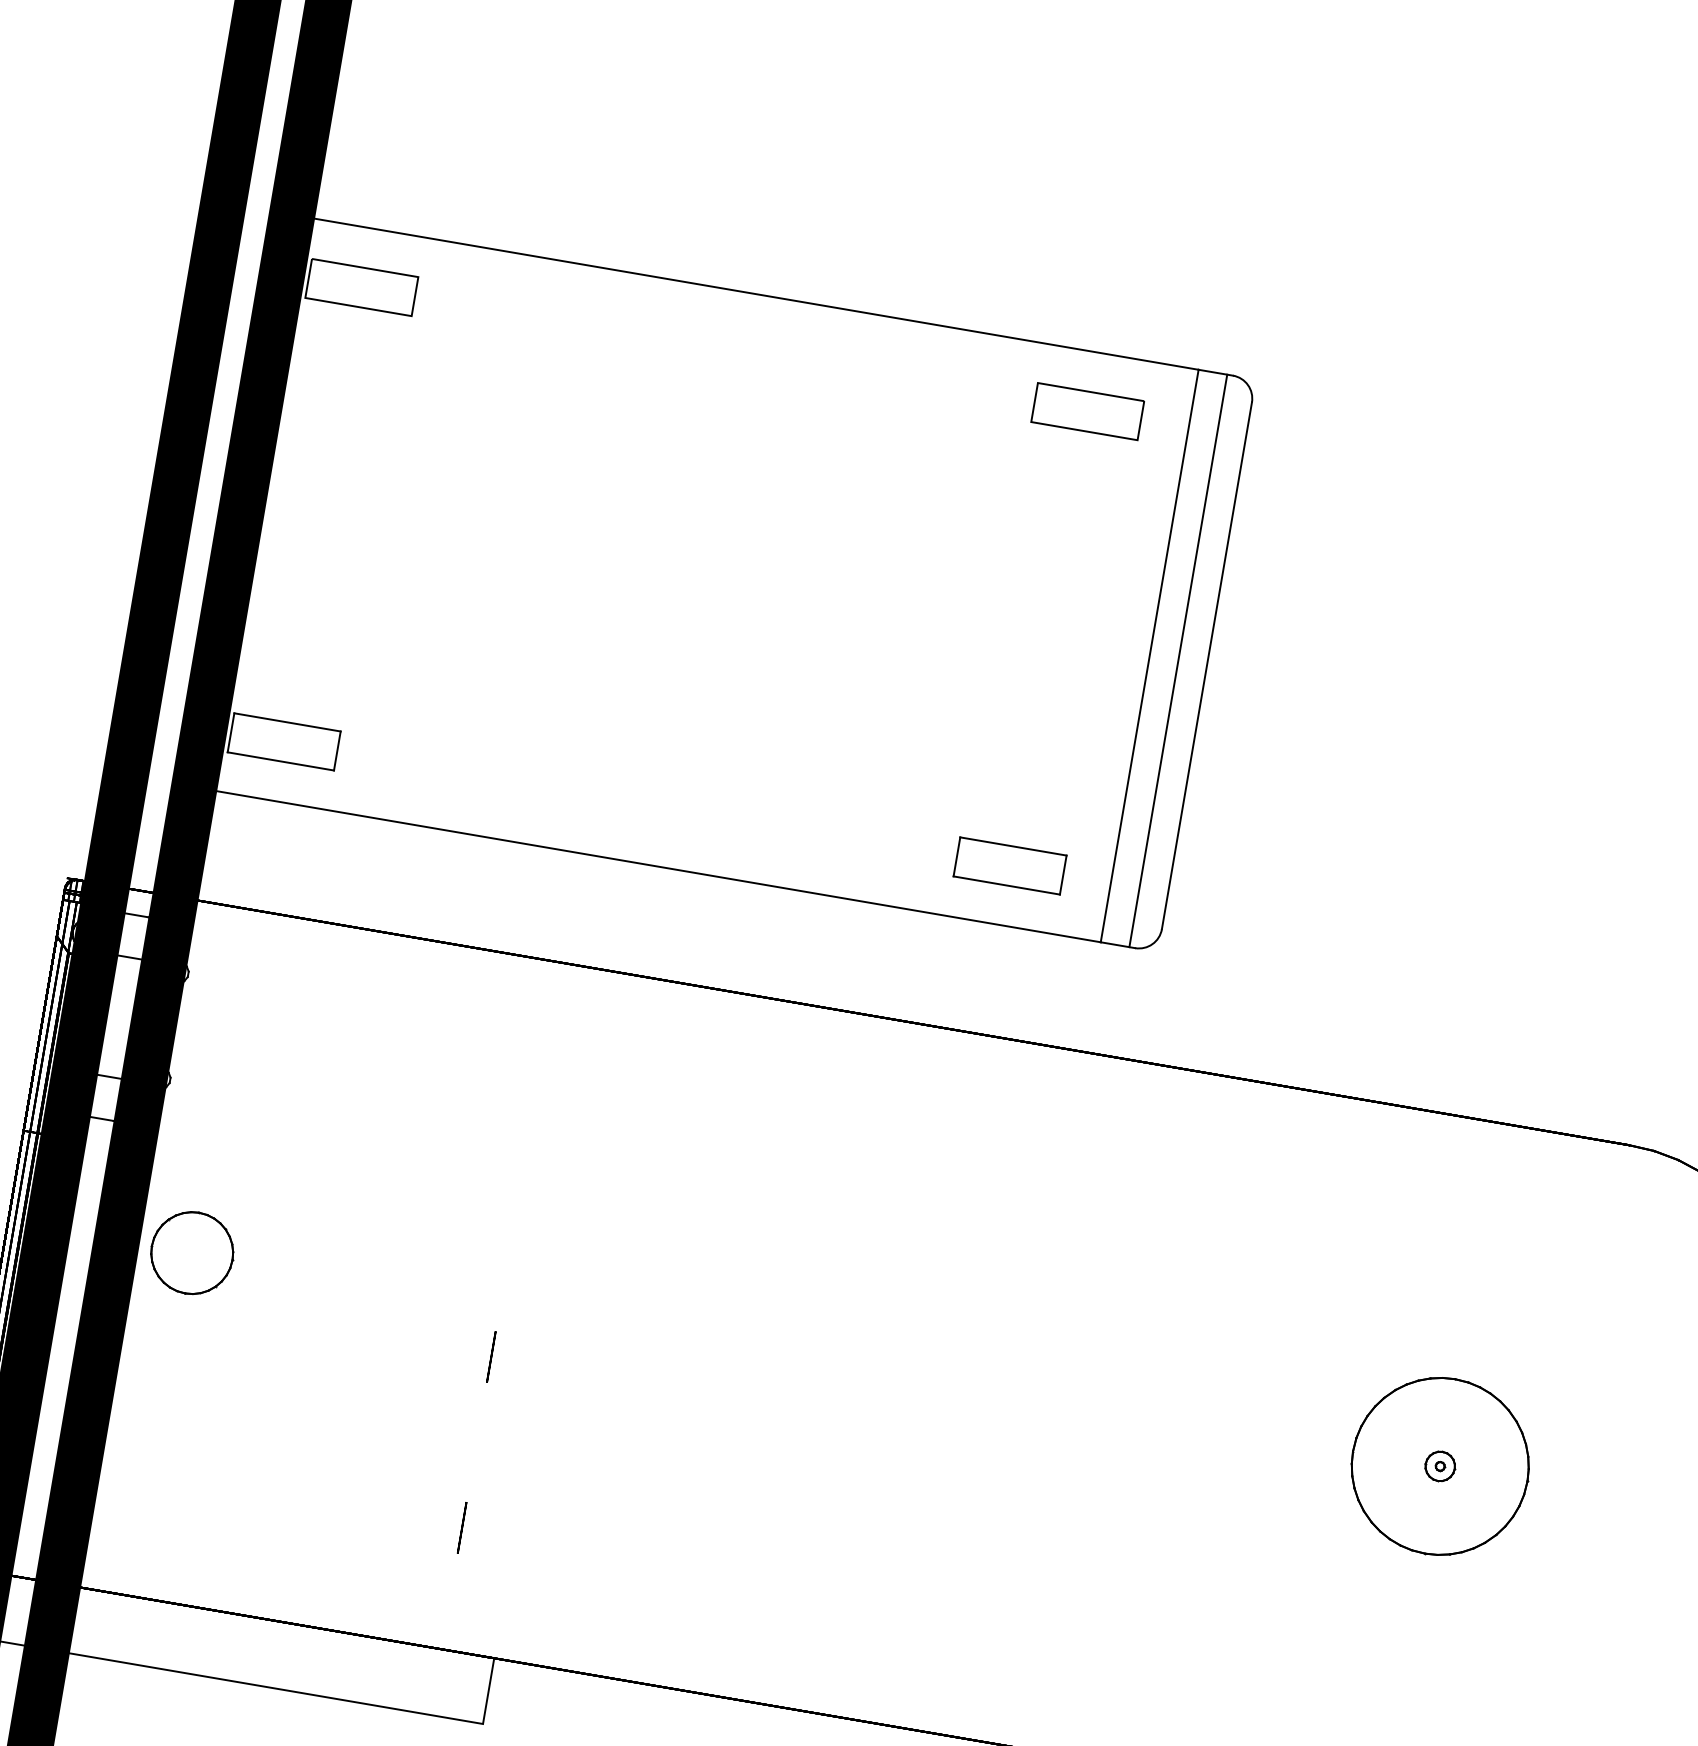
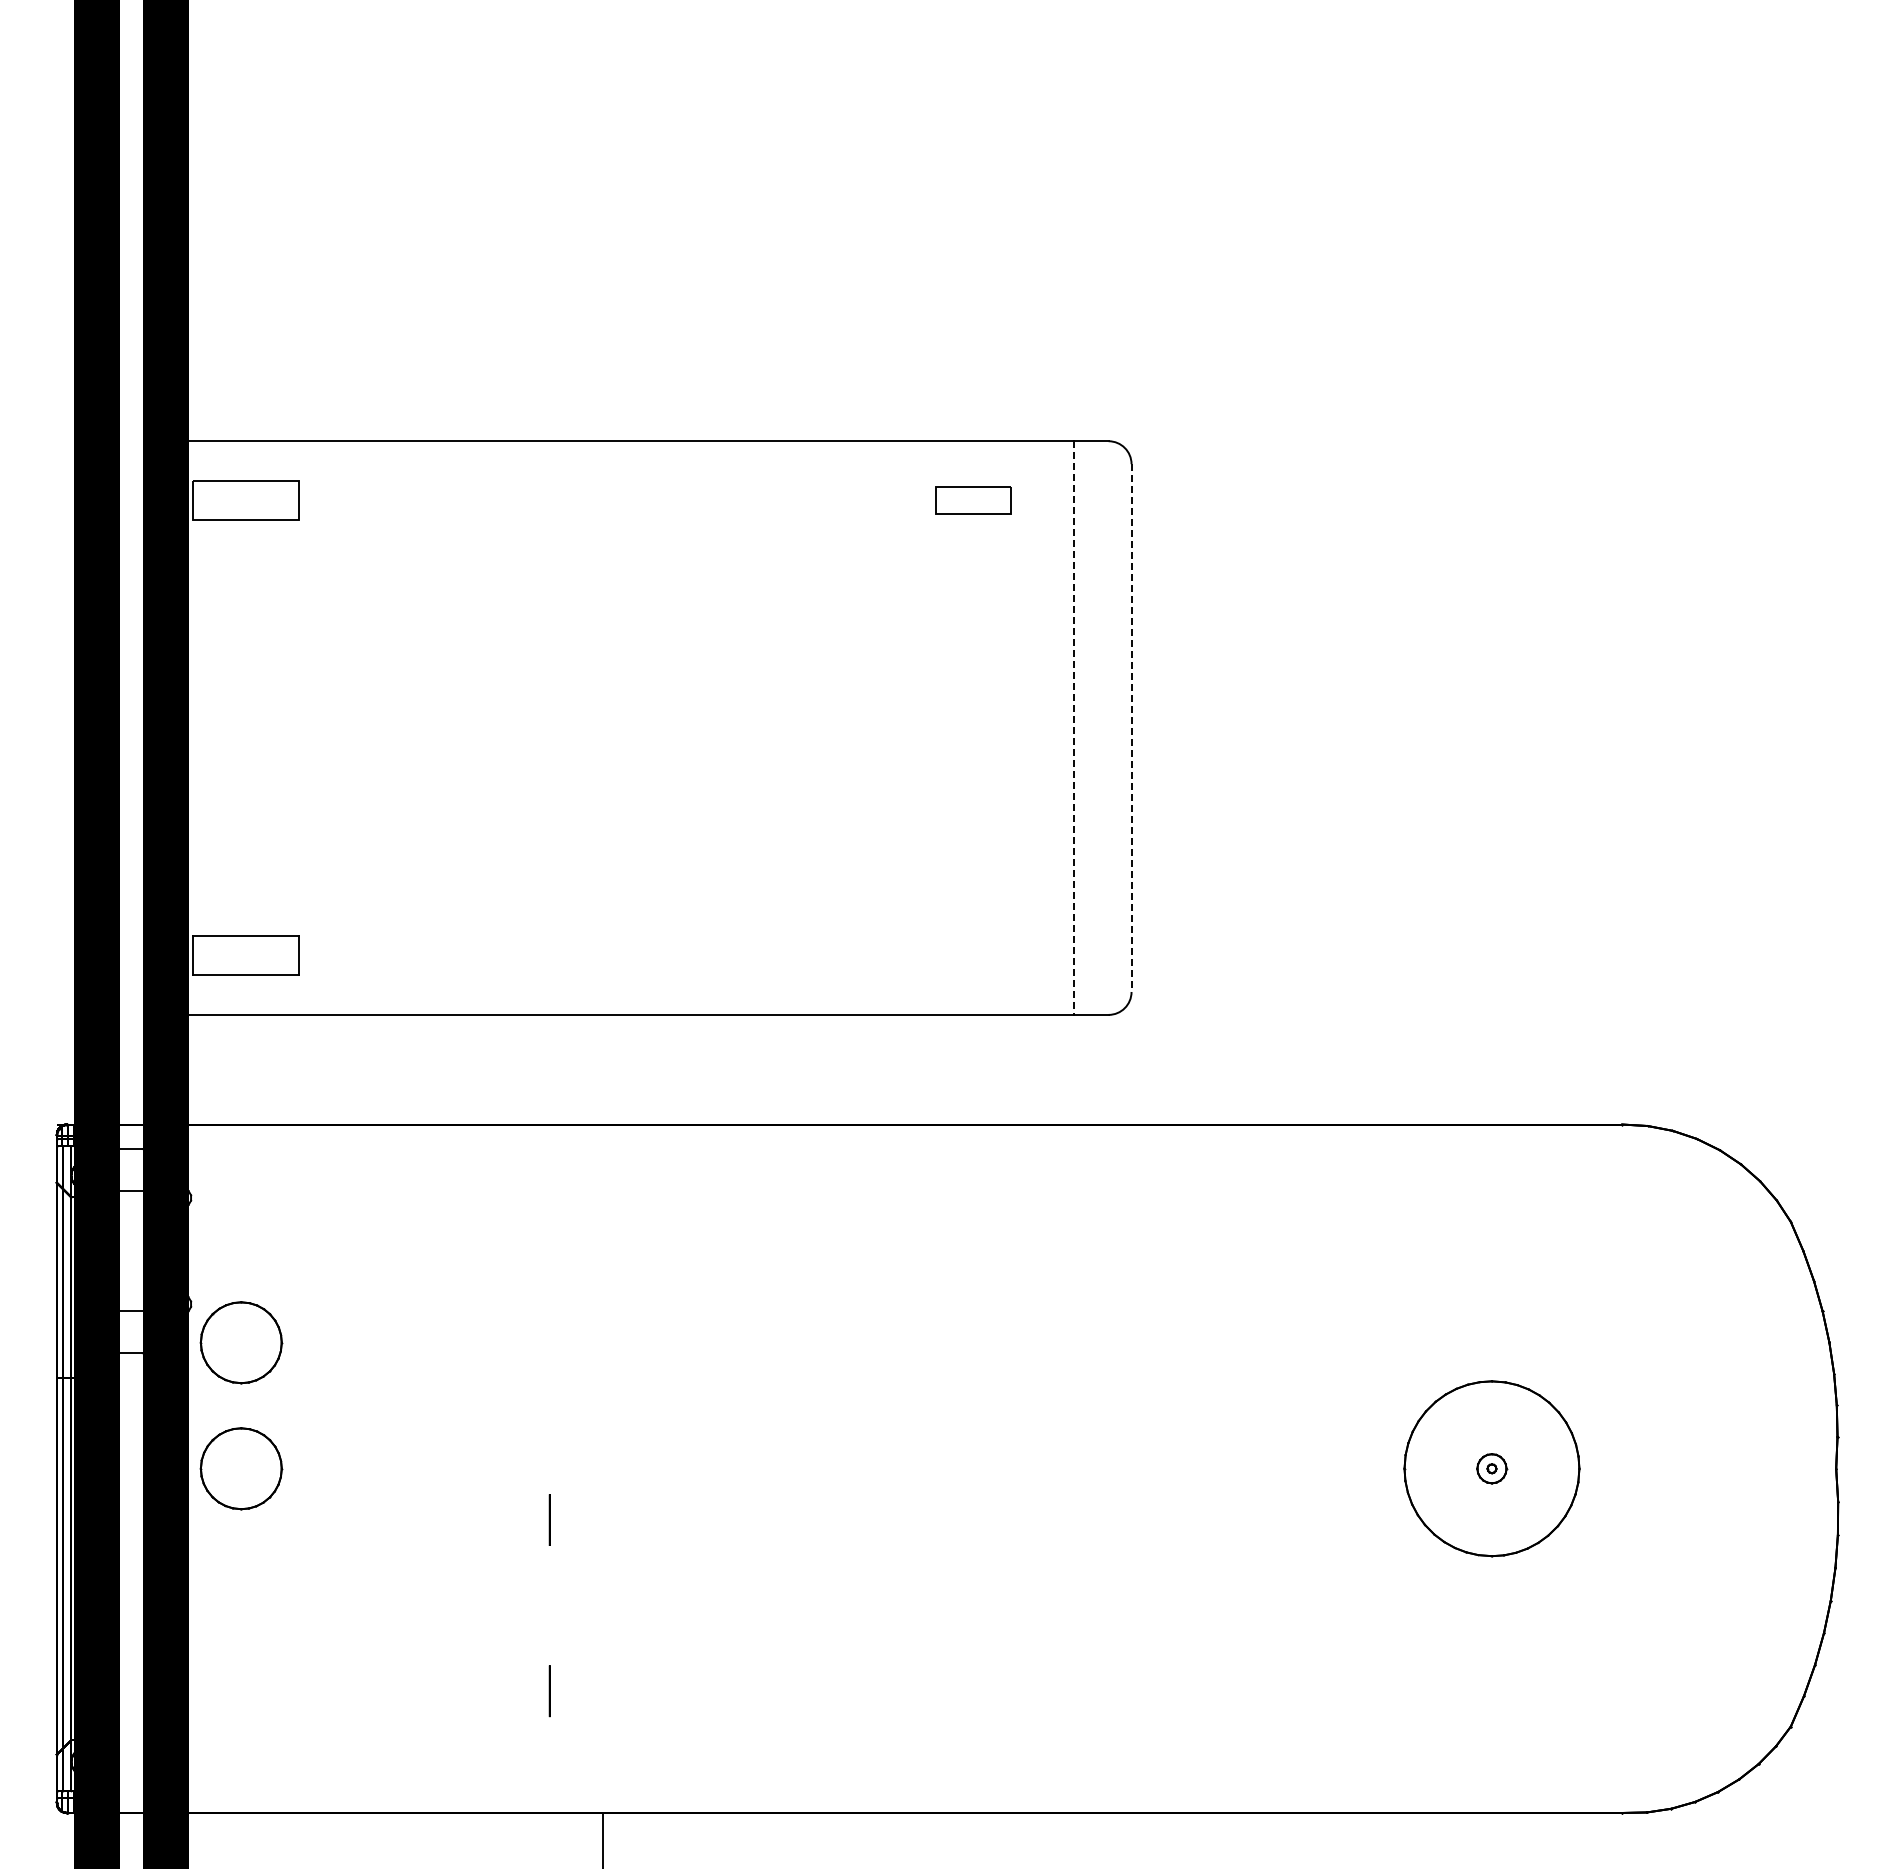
part: (1088, 411) -> (973, 500), size x0.7
line: (1149, 656) -> (1074, 728), solid -> dashed
line: (1178, 660) -> (1102, 727), removed
line: (1206, 666) -> (1131, 728), solid -> dashed
part: (1010, 865) -> (973, 955), removed
part: (213, 1127) -> (241, 1342), added

